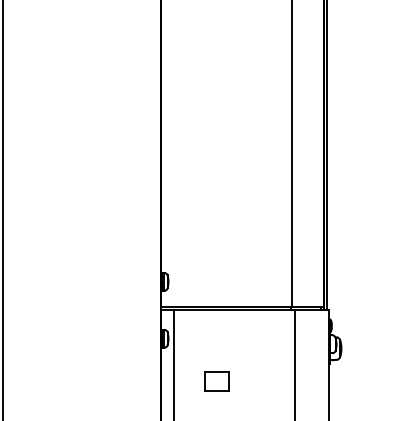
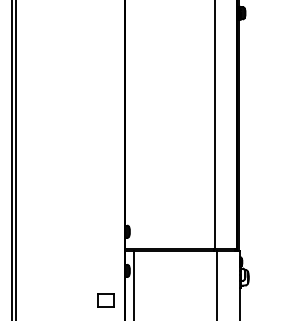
part: (215, 381) -> (105, 300), moved

